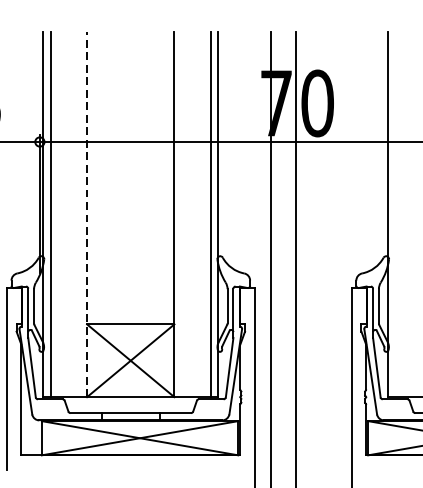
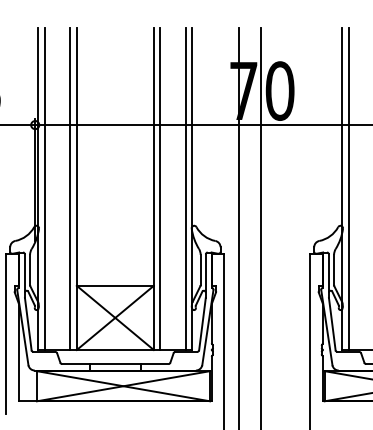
line: (79, 213) -> (70, 188), added
line: (86, 213) -> (76, 188), dashed -> solid
line: (182, 213) -> (160, 188), added
line: (395, 213) -> (348, 188), added

